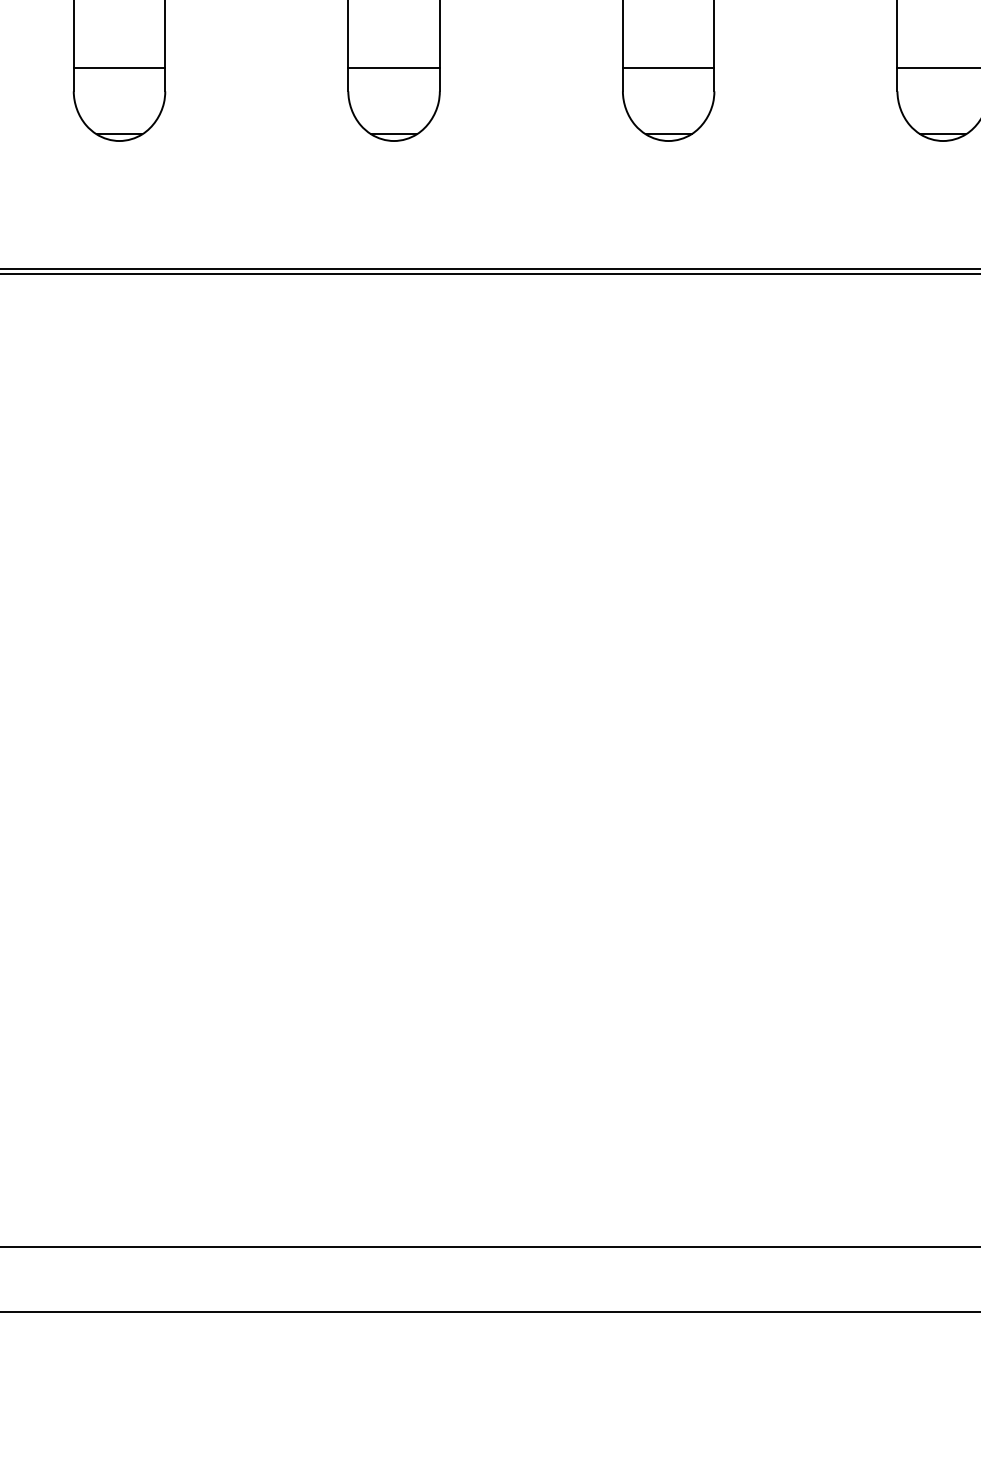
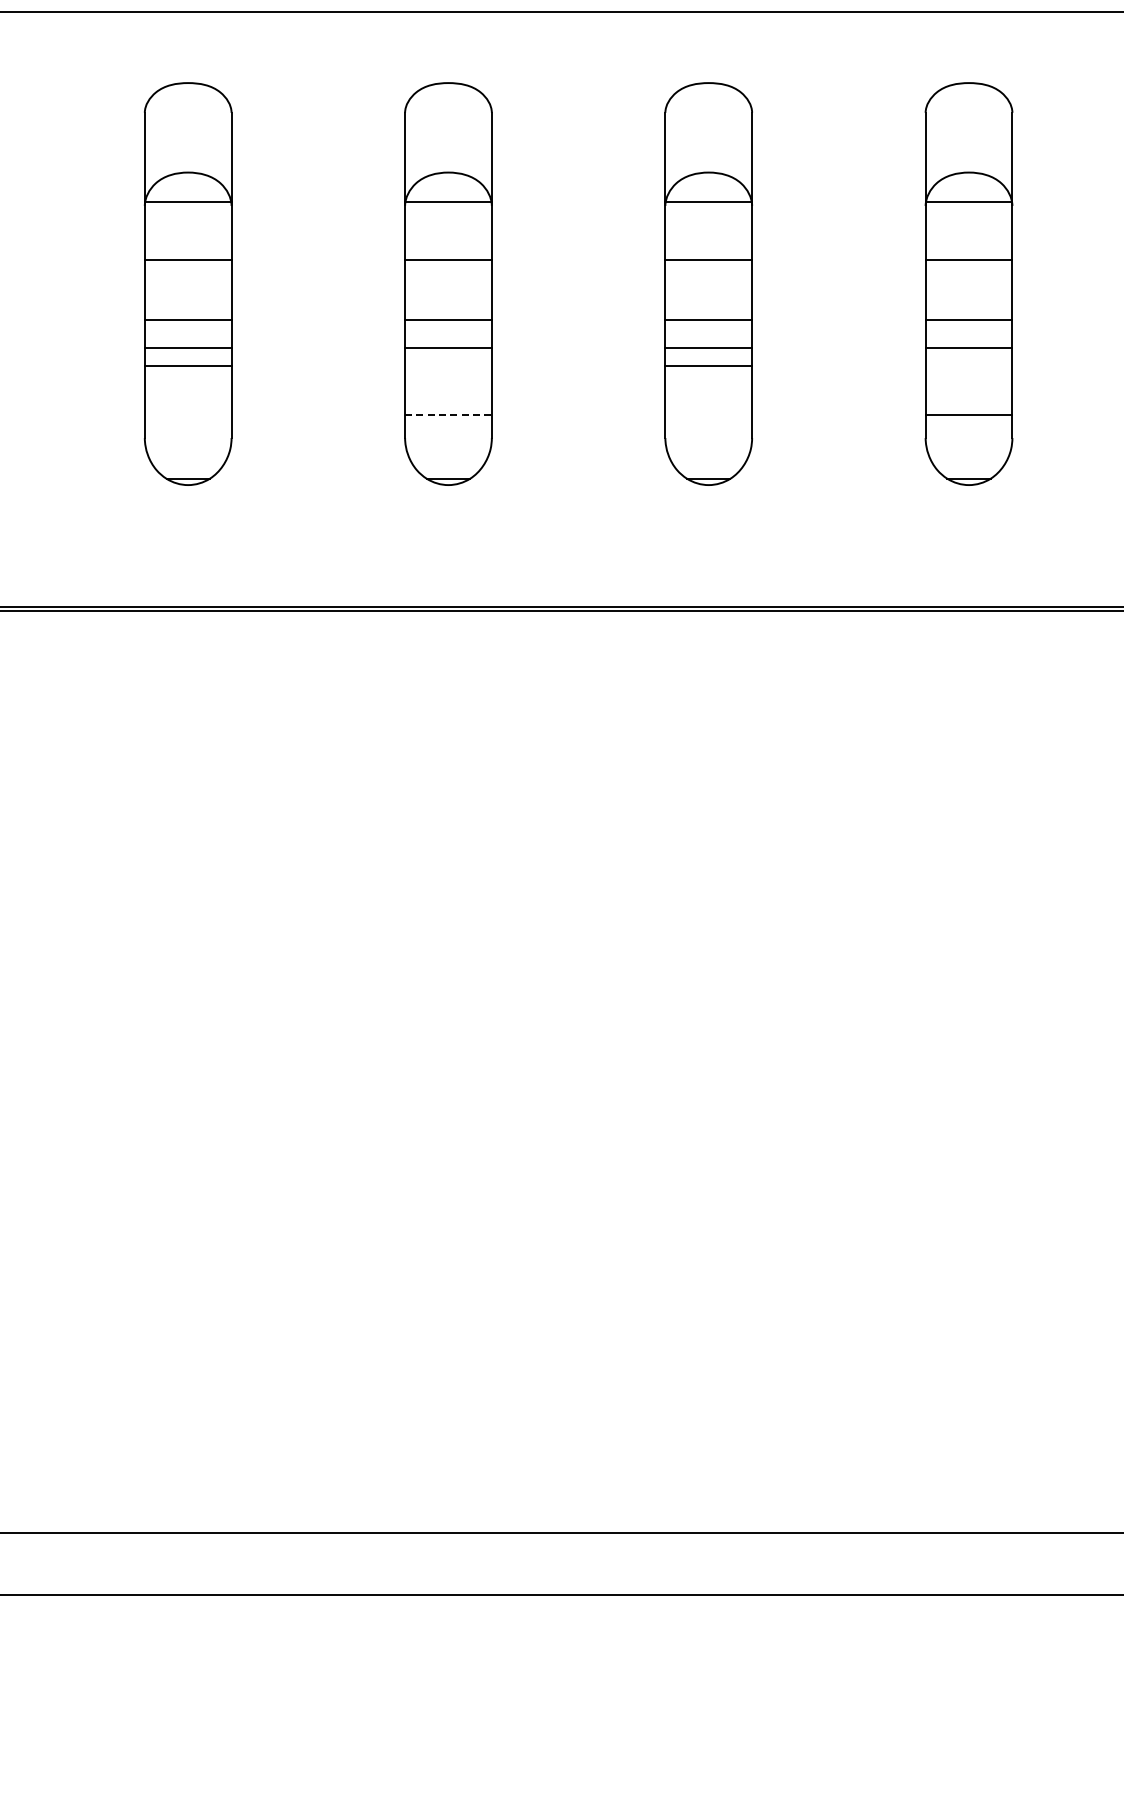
line: (118, 67) -> (187, 366), moved
line: (394, 67) -> (448, 415), solid -> dashed
line: (668, 67) -> (708, 366), moved

